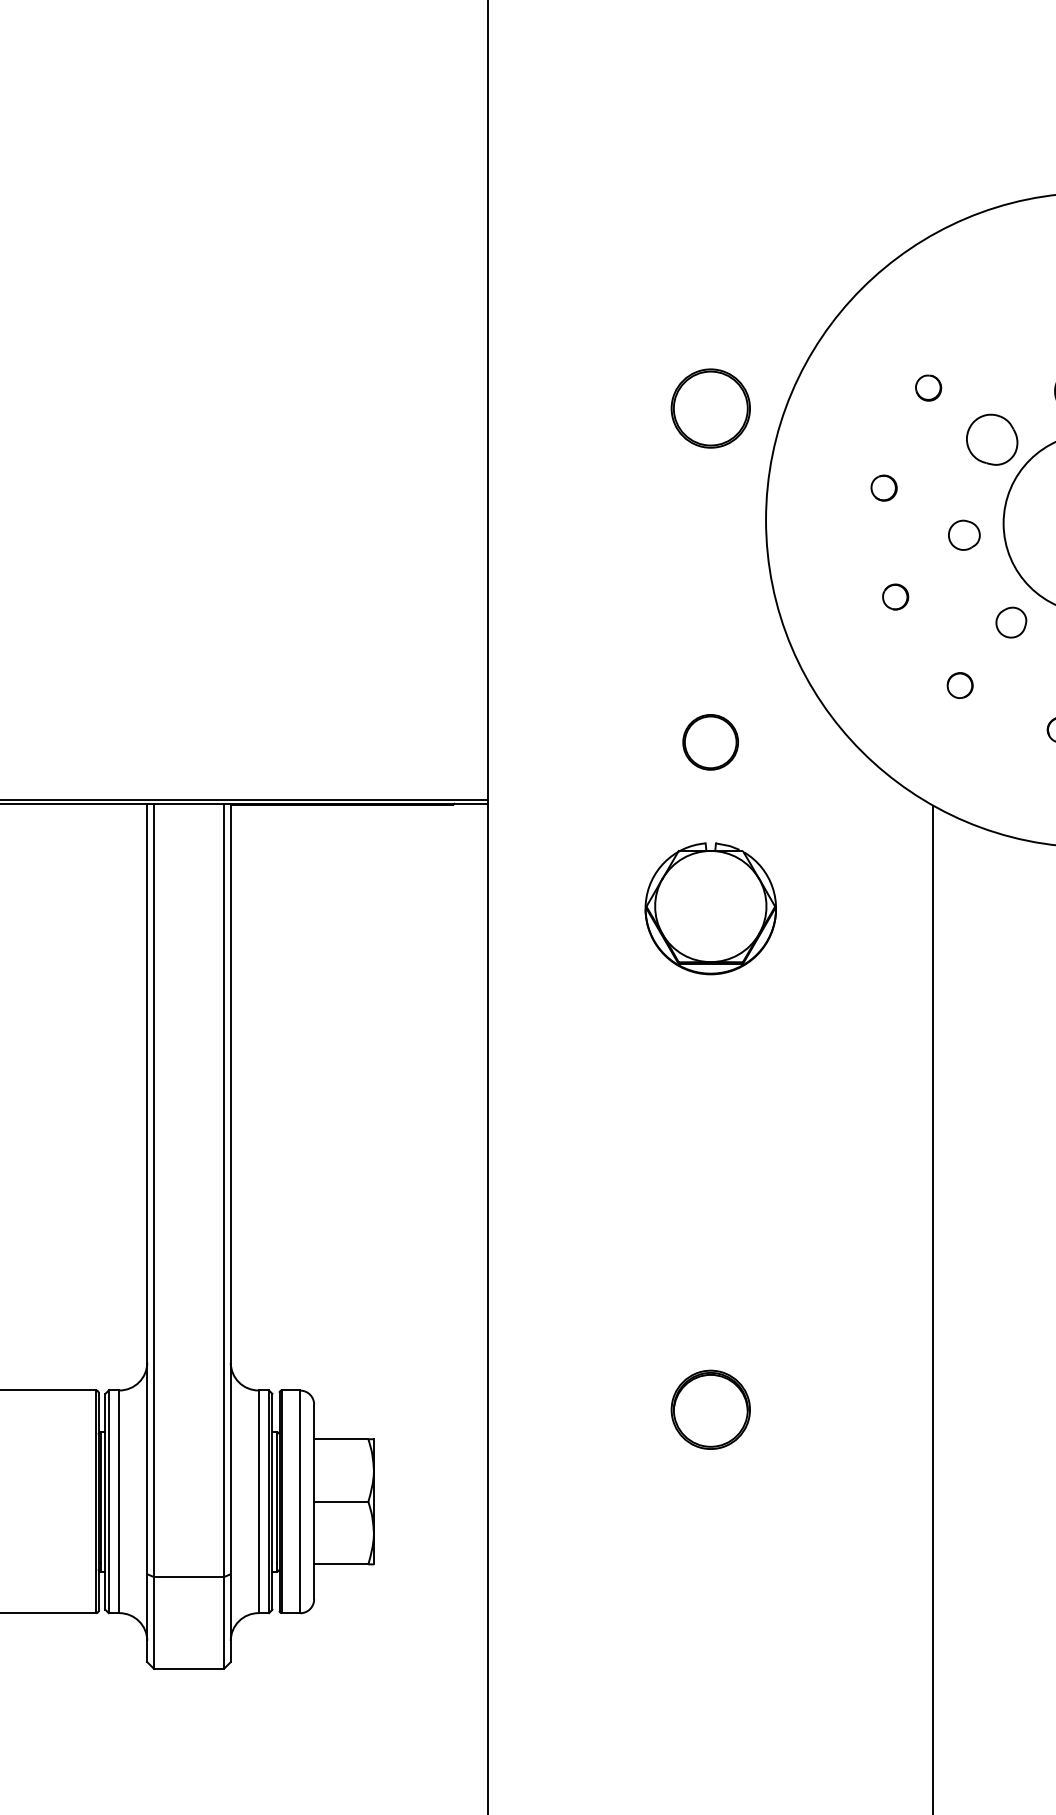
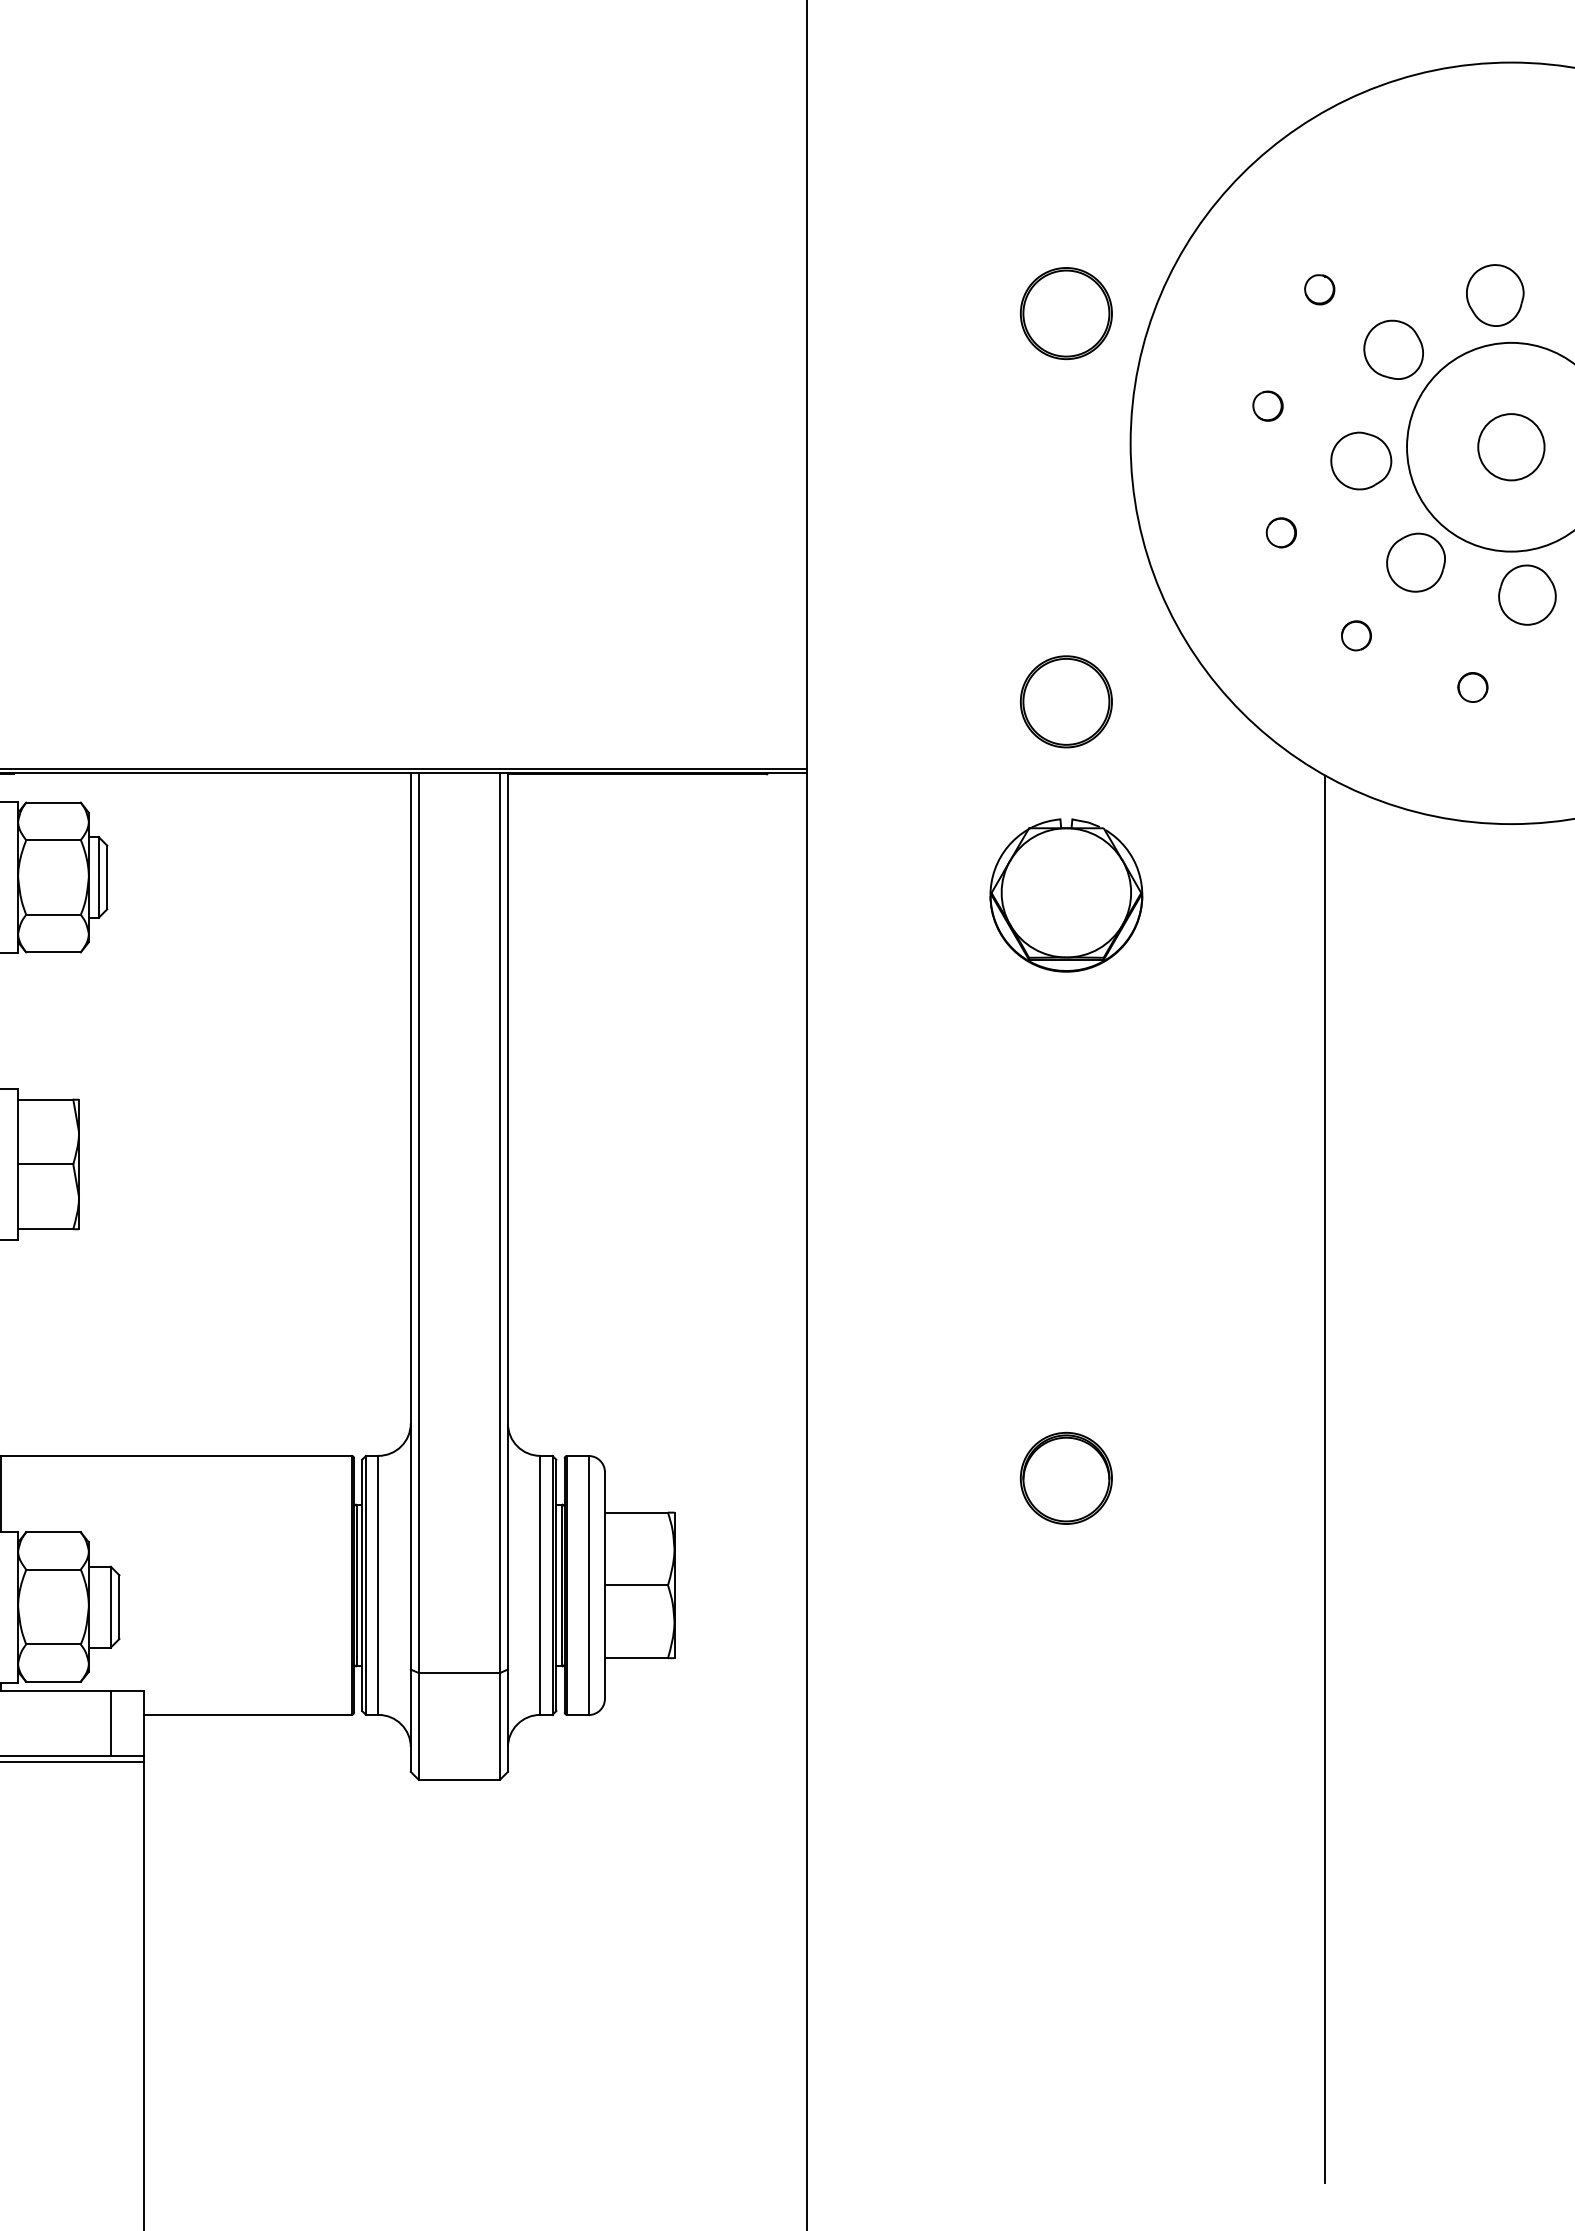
part: (964, 534) -> (1361, 460), size x1.67
part: (1010, 622) -> (1415, 562), size x1.67
part: (710, 742) -> (1065, 701), size x1.43

